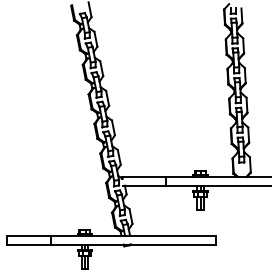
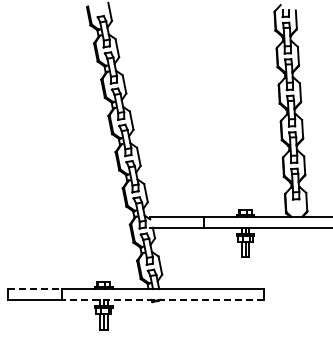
line: (29, 236) -> (35, 289), solid -> dashed
line: (132, 244) -> (162, 299), solid -> dashed

